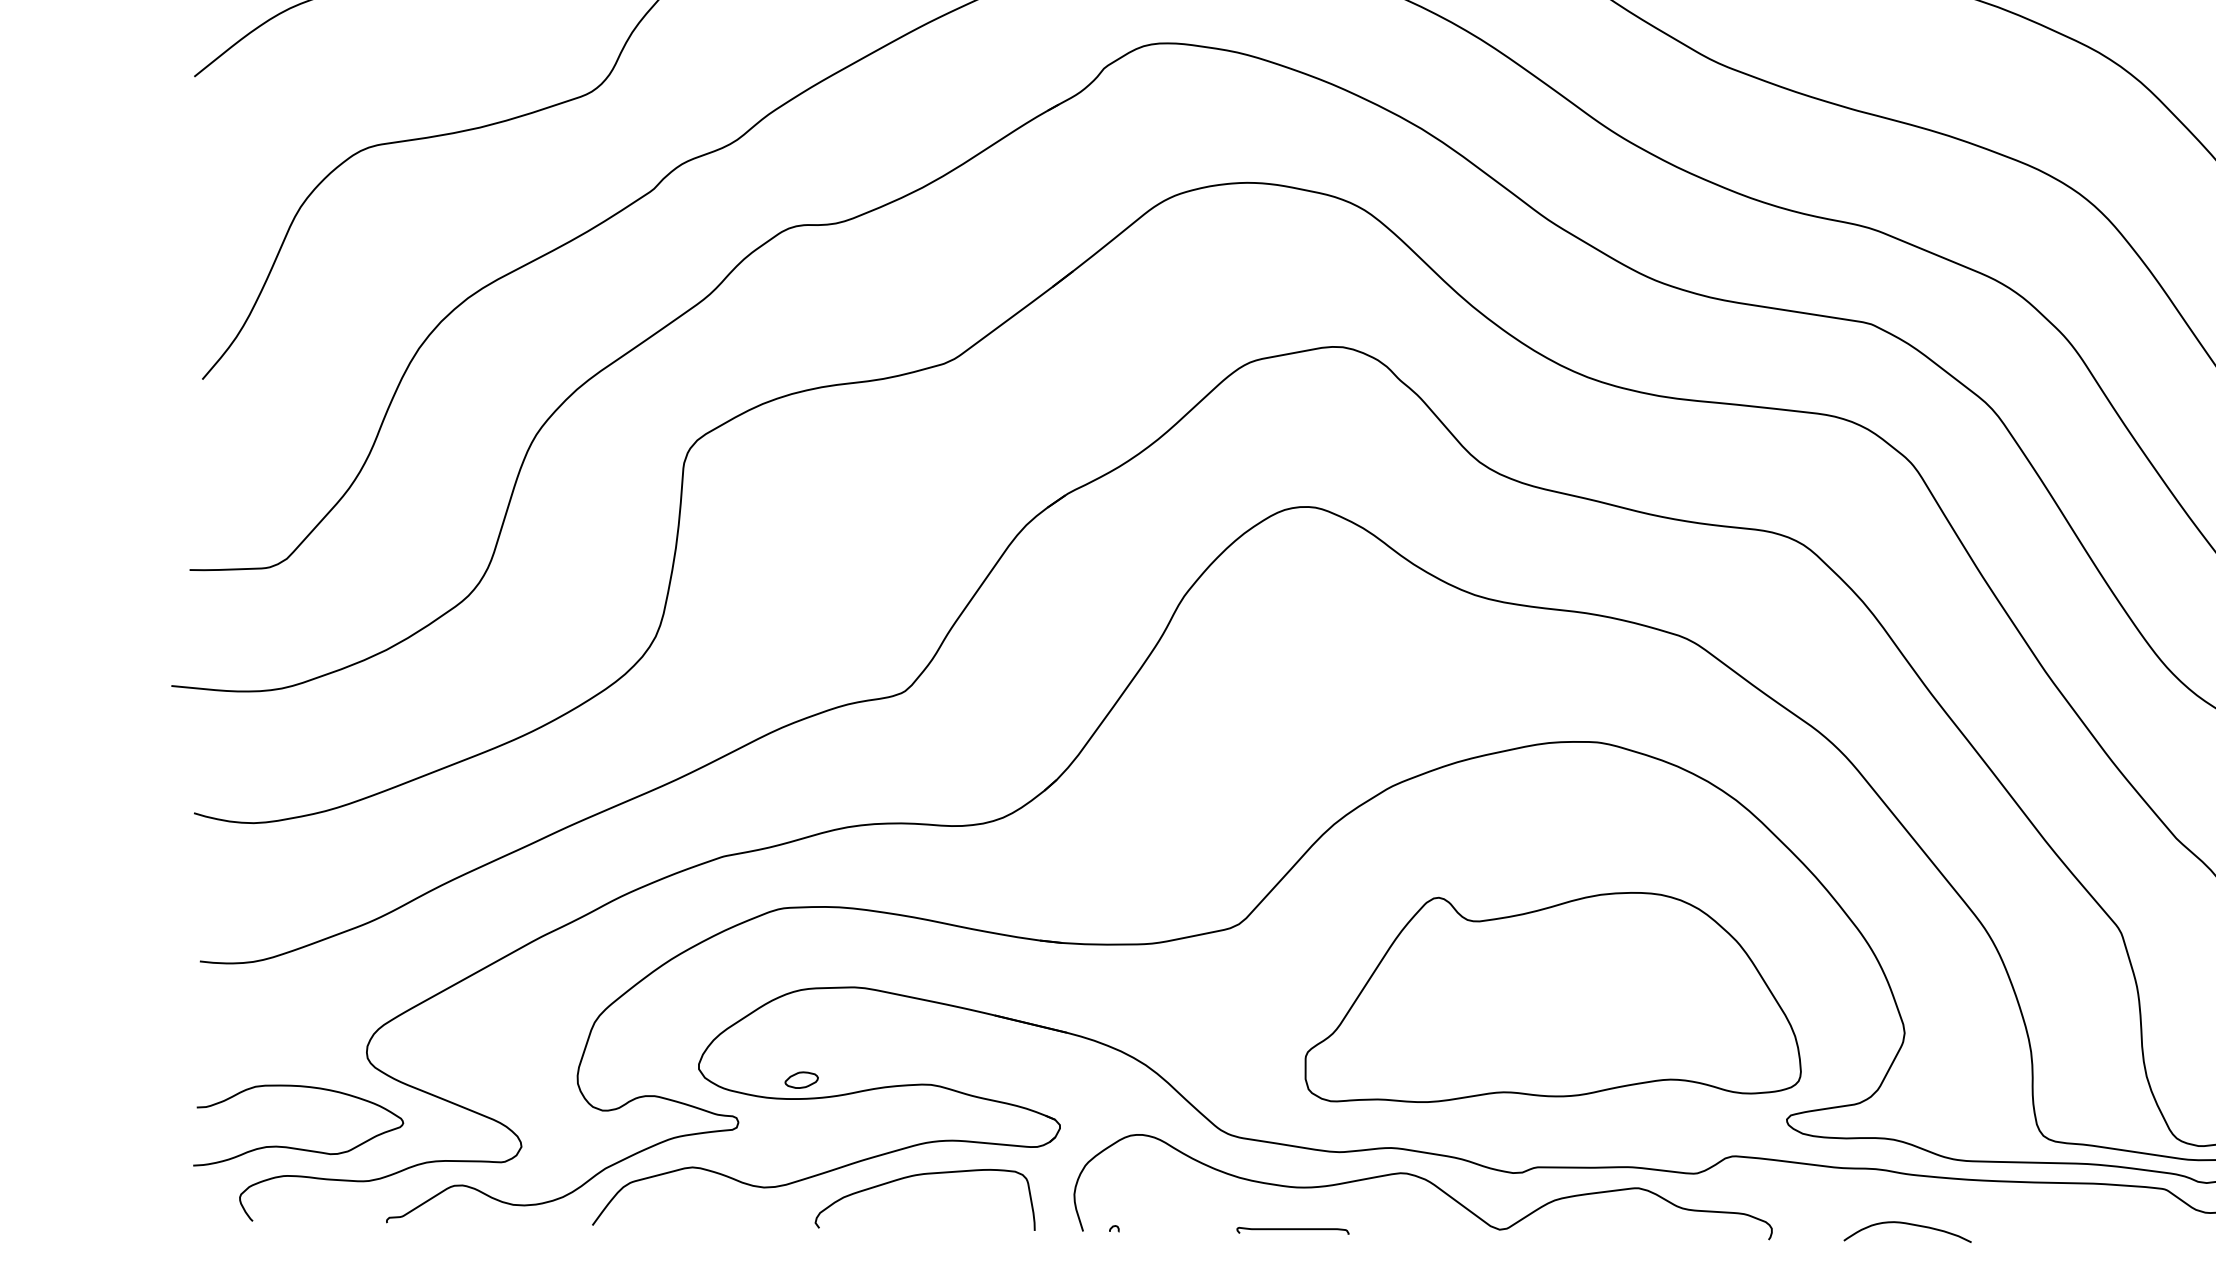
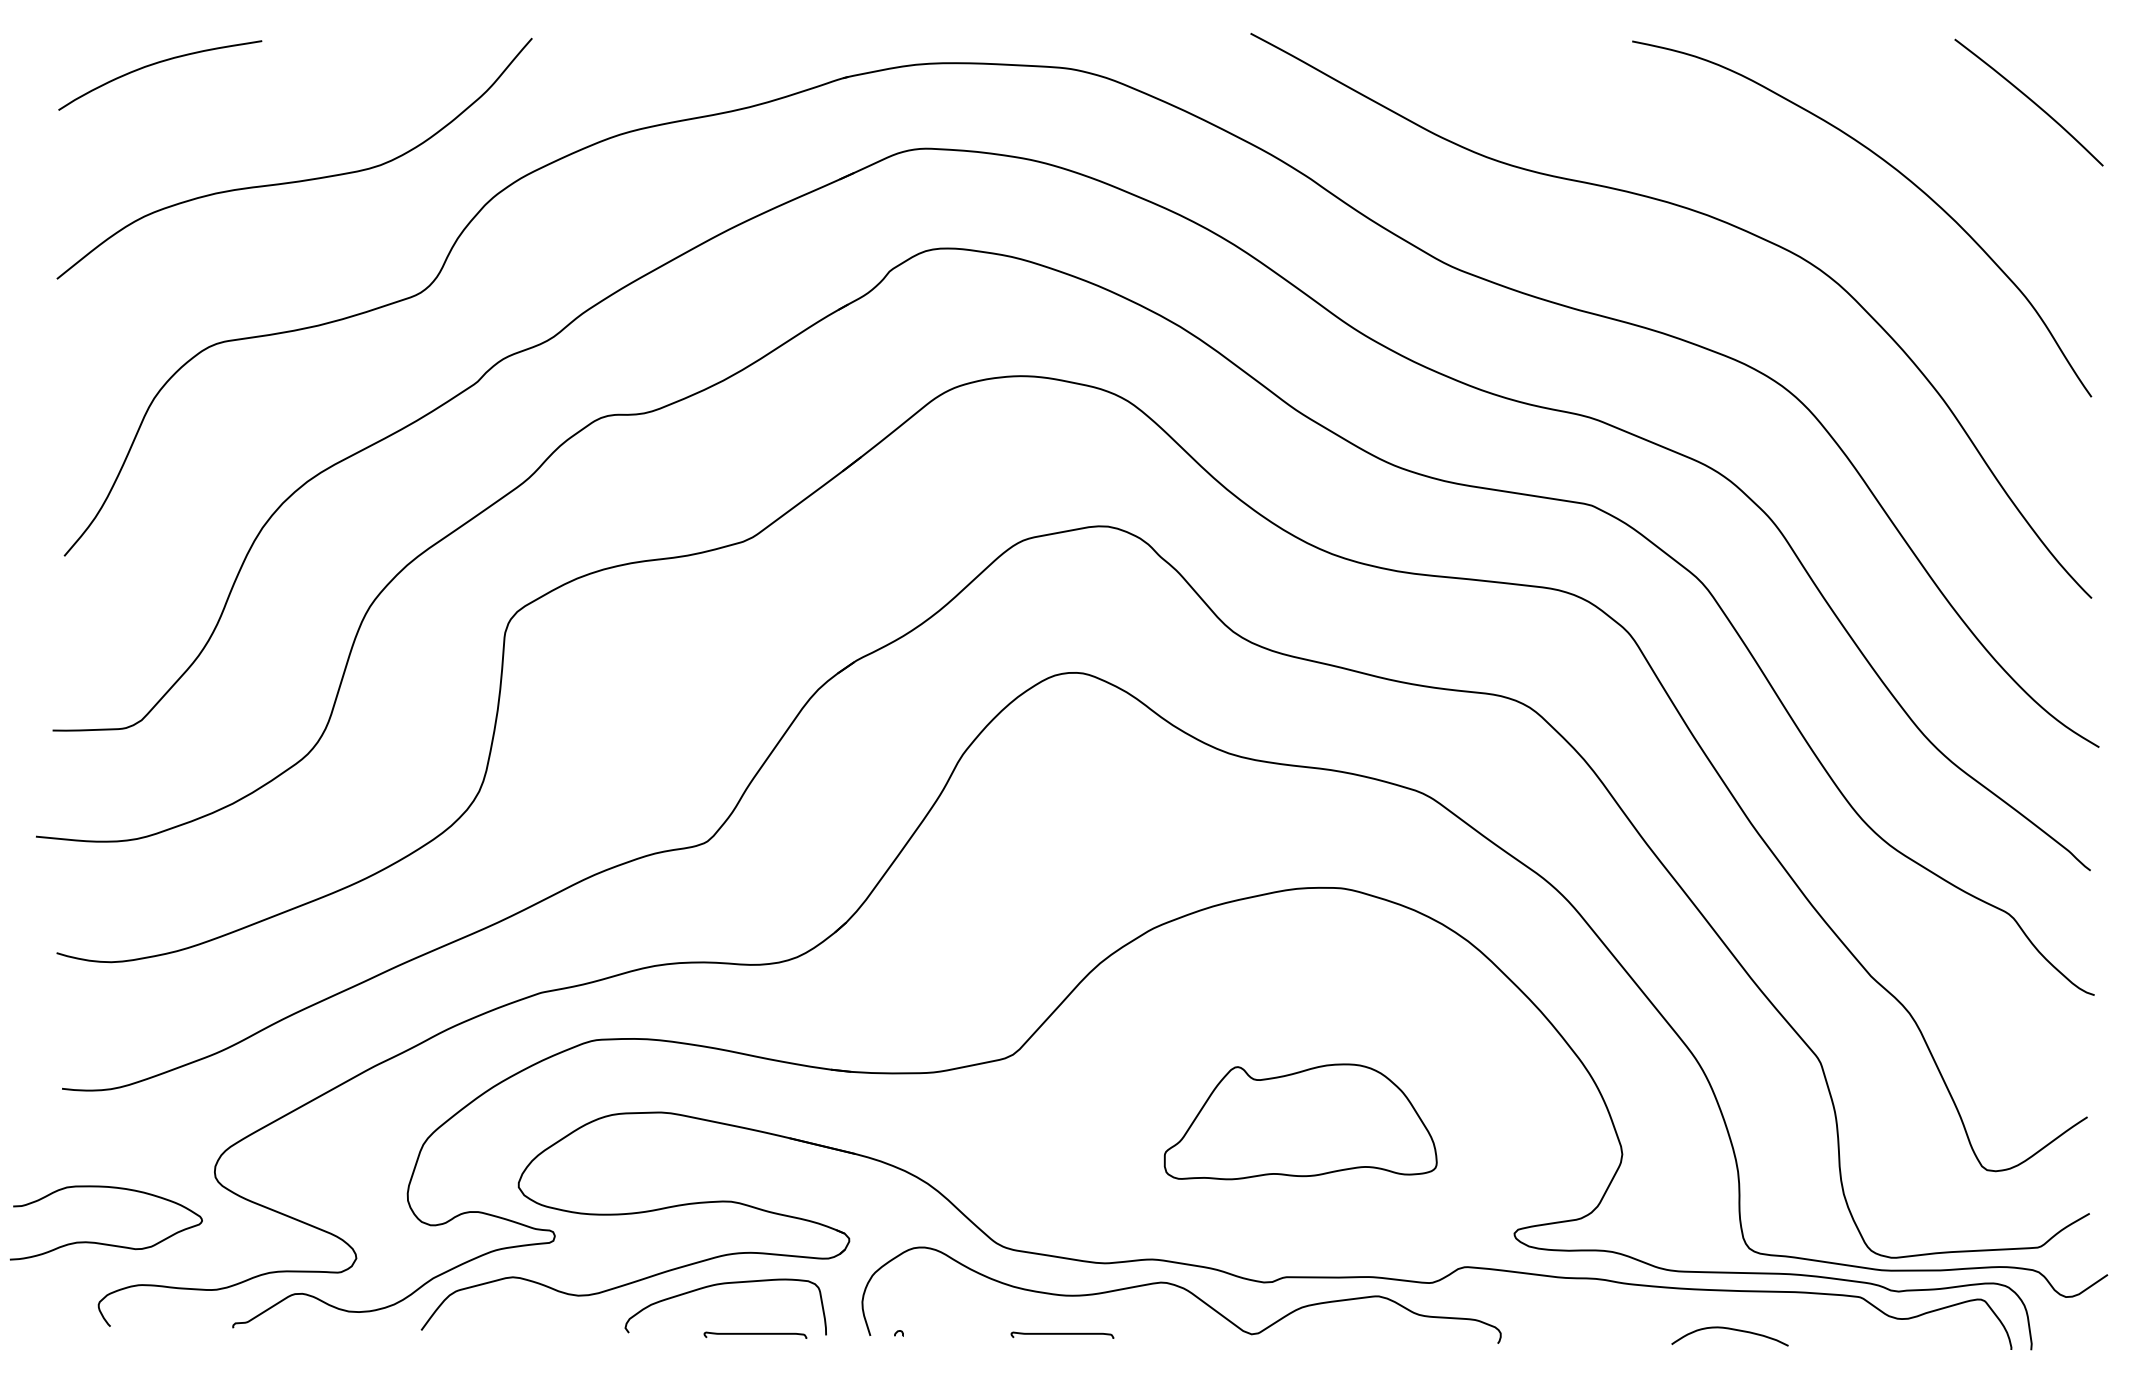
part: (1553, 997) -> (1300, 1121), size x0.6
part: (801, 1080) -> (612, 1197), removed
curve: (292, 1146) -> (100, 1242), moved
curve: (1910, 1225) -> (1732, 1330), moved
curve: (957, 1229) -> (755, 1334), added

